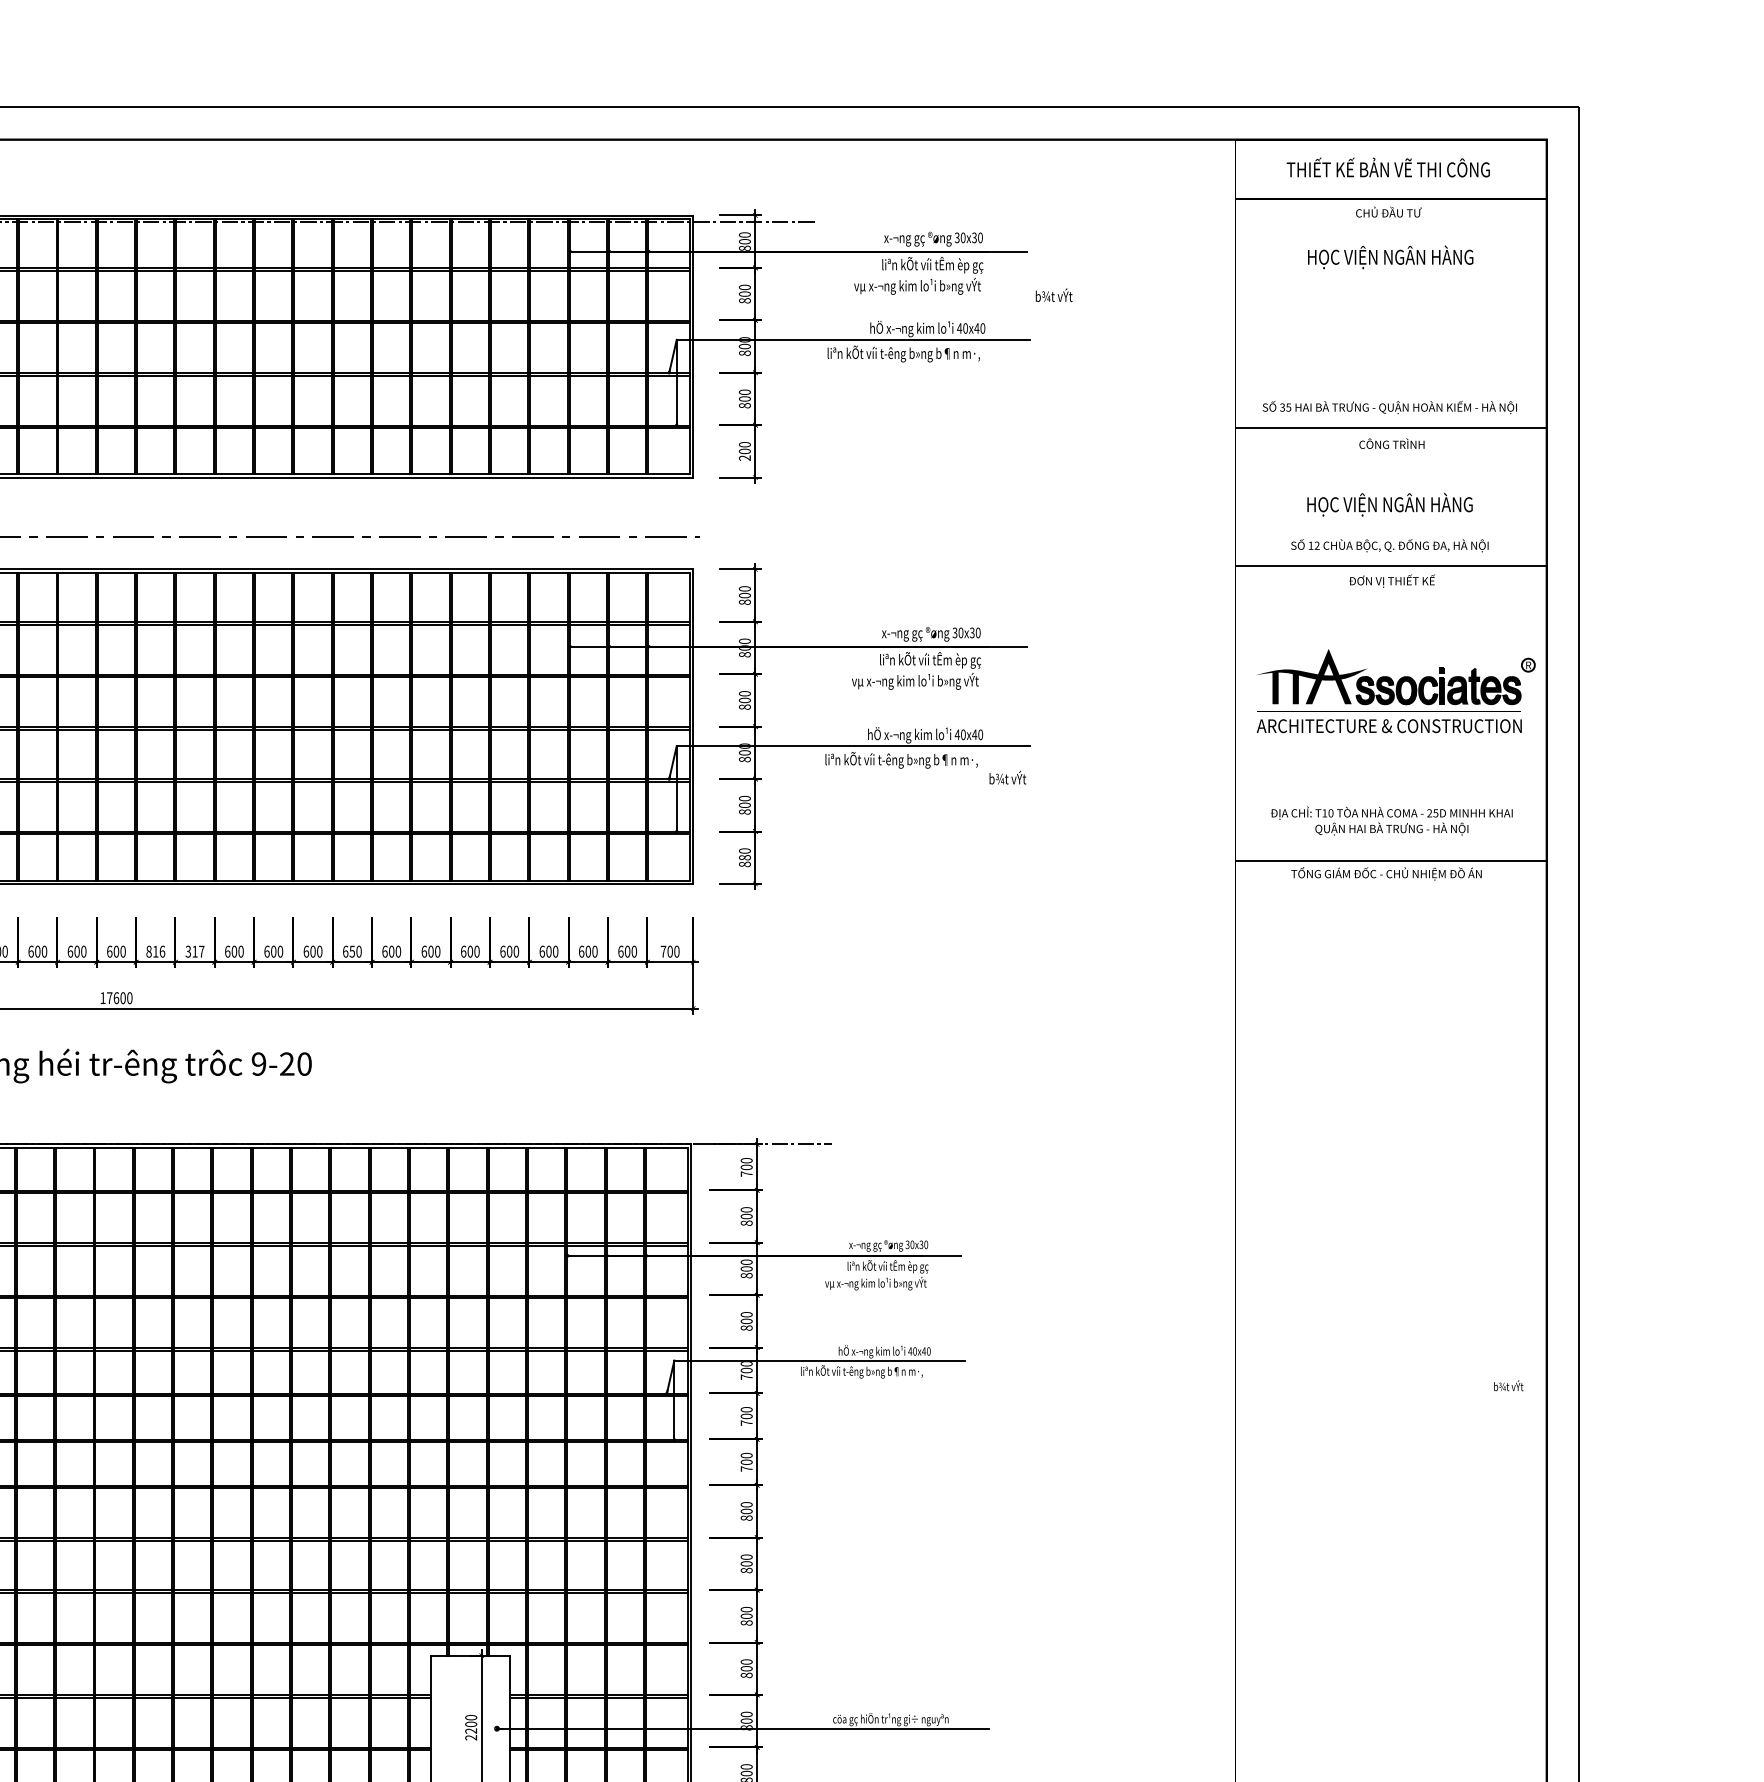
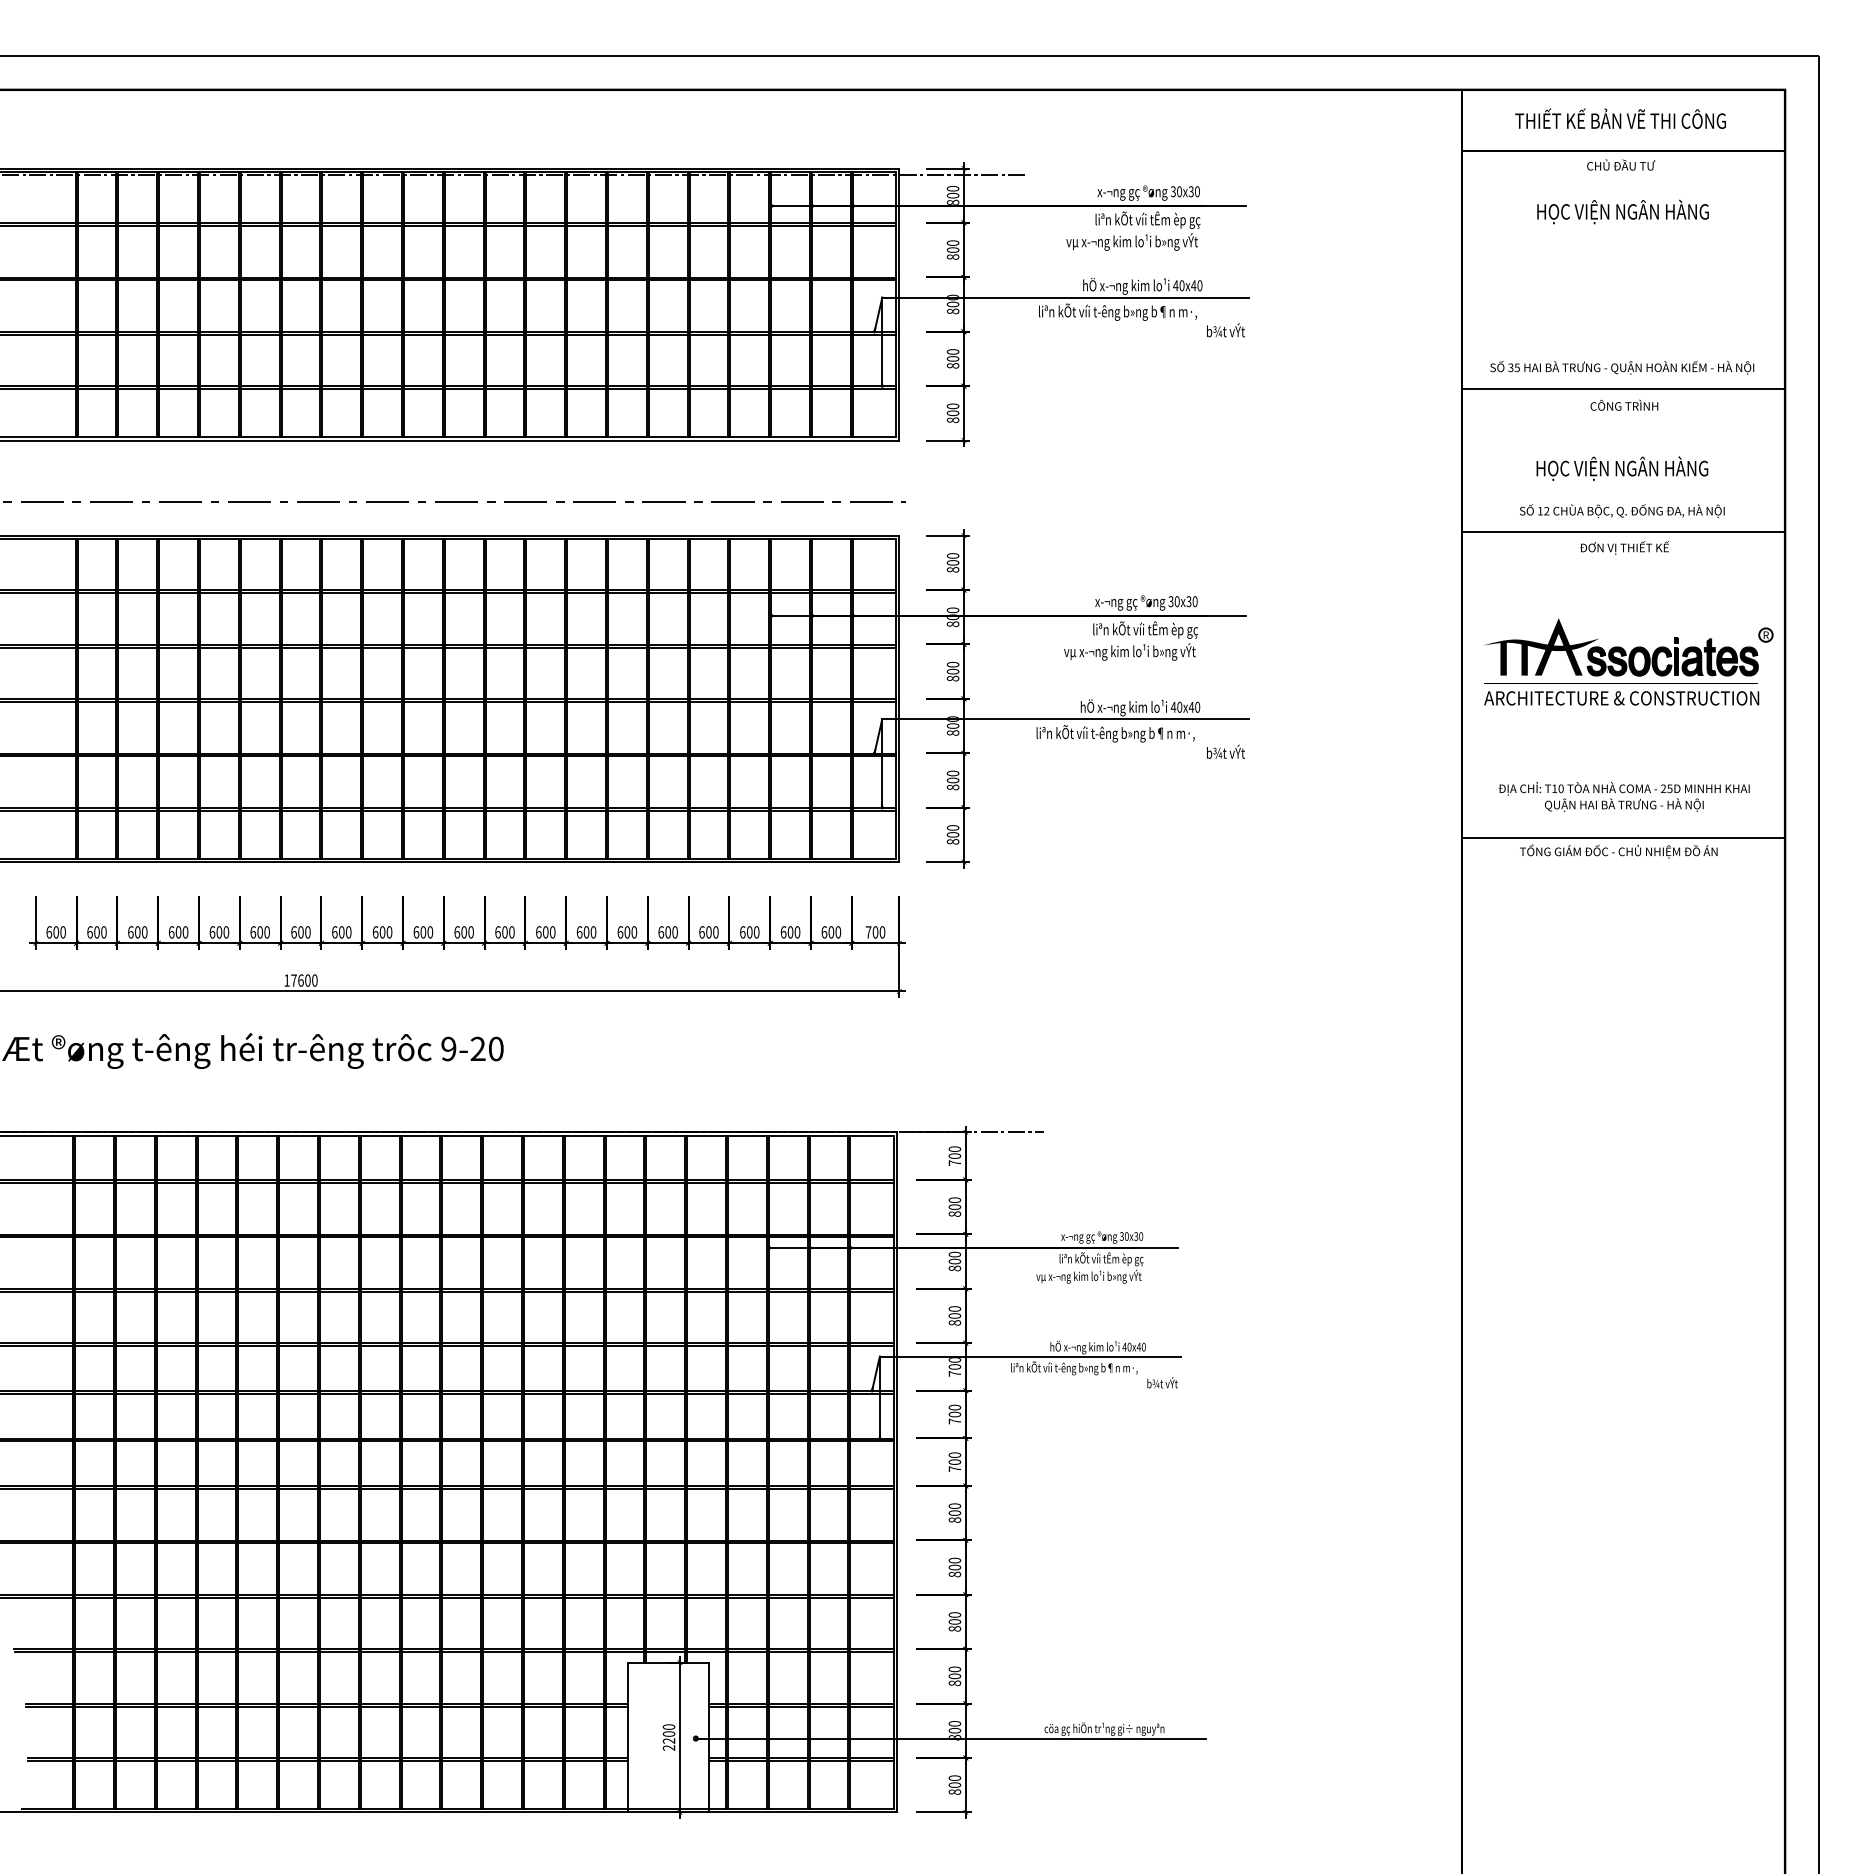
text: (1053, 295) -> (1225, 330), moved
text: (745, 458) -> (953, 420), 200 -> 800
text: (744, 857) -> (952, 834), 880 -> 800
text: (155, 951) -> (341, 932), 816 -> 600
text: (195, 951) -> (382, 932), 317 -> 600
text: (352, 951) -> (545, 932), 650 -> 600
text: (1508, 1385) -> (1162, 1382), moved

